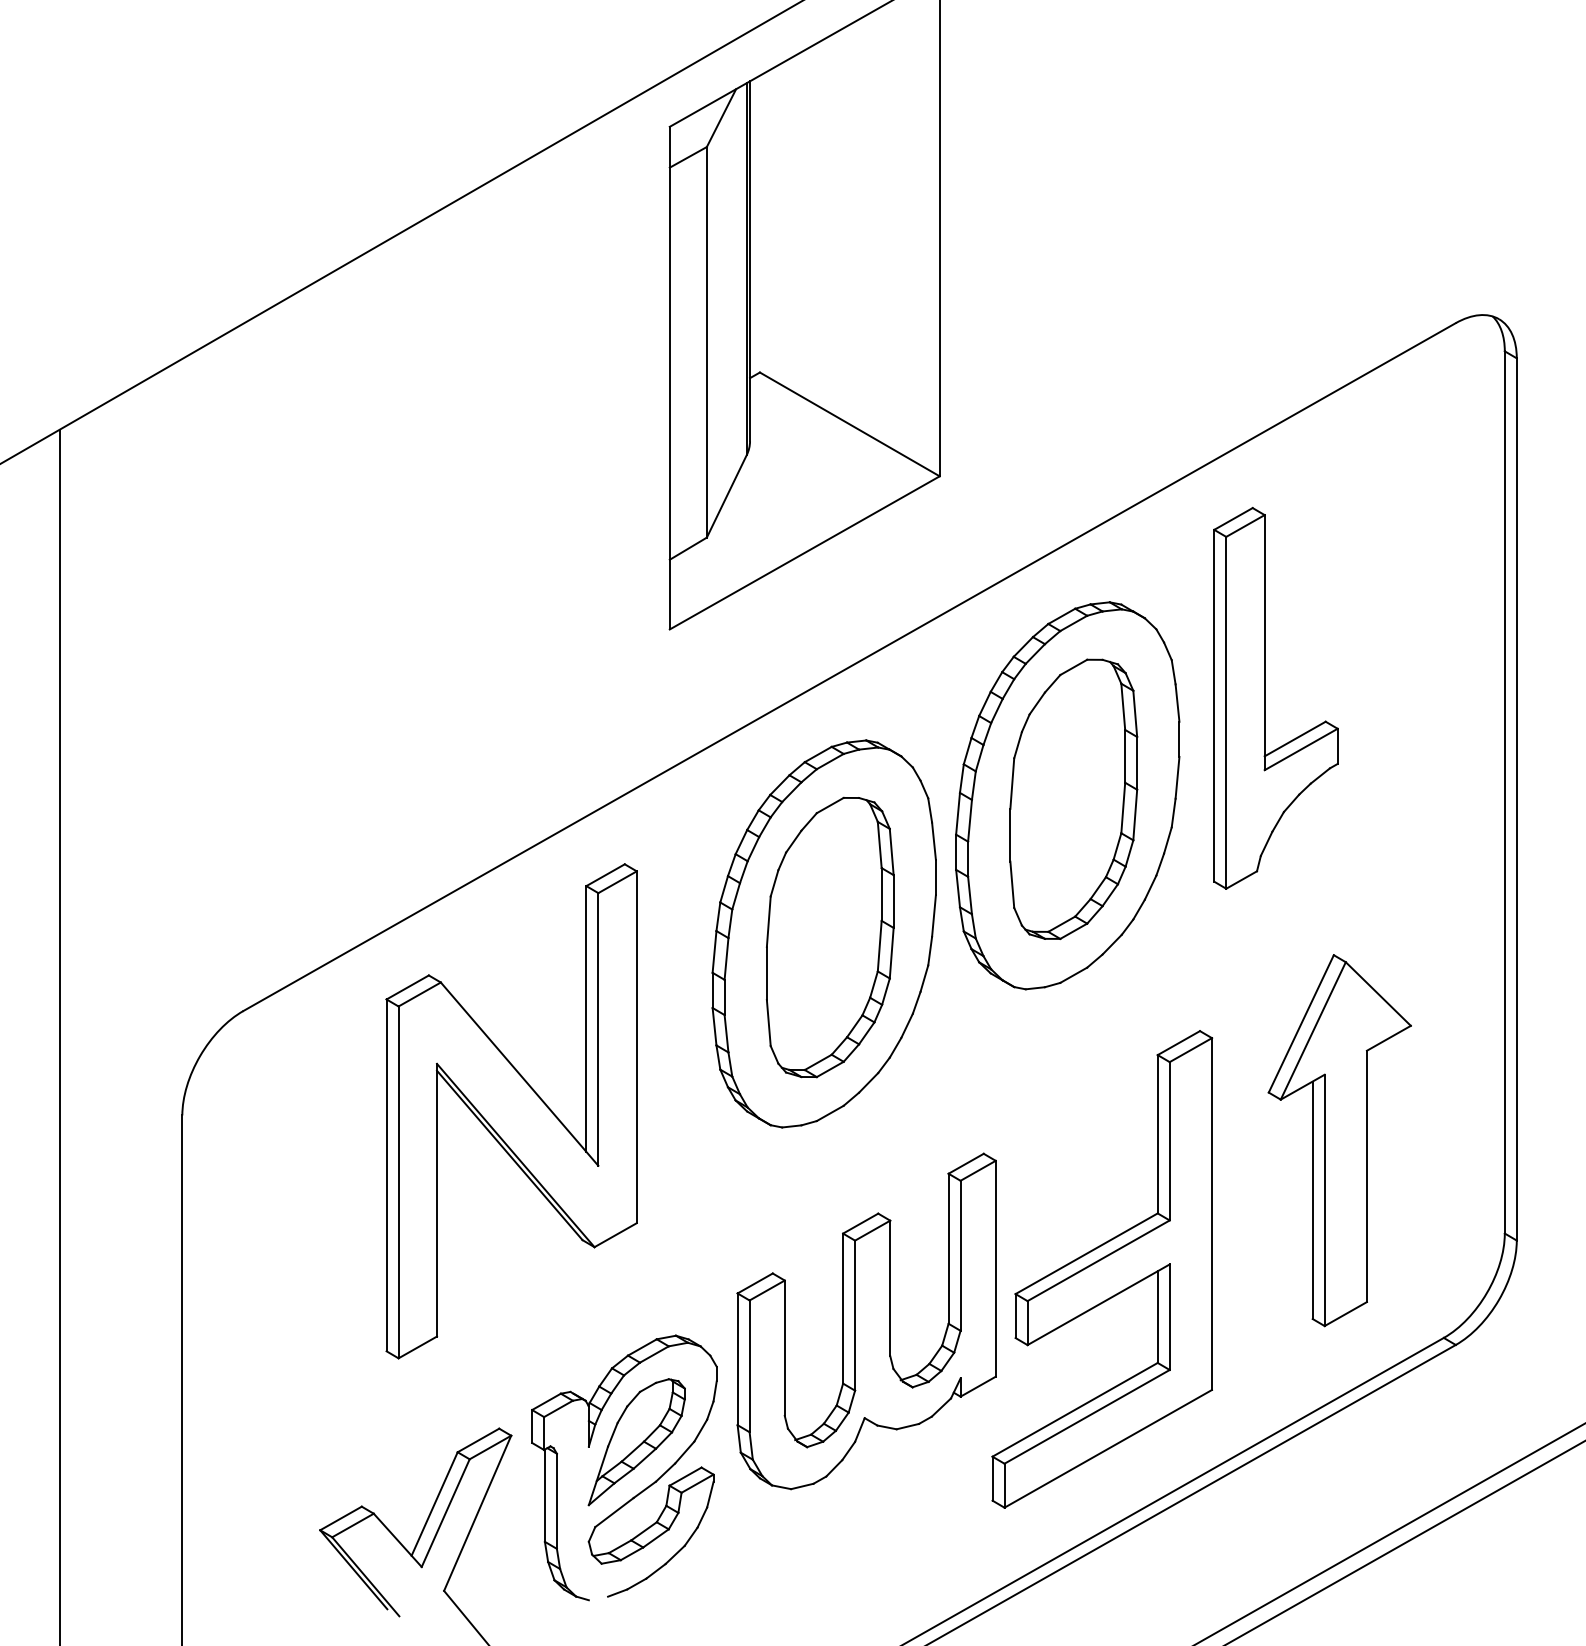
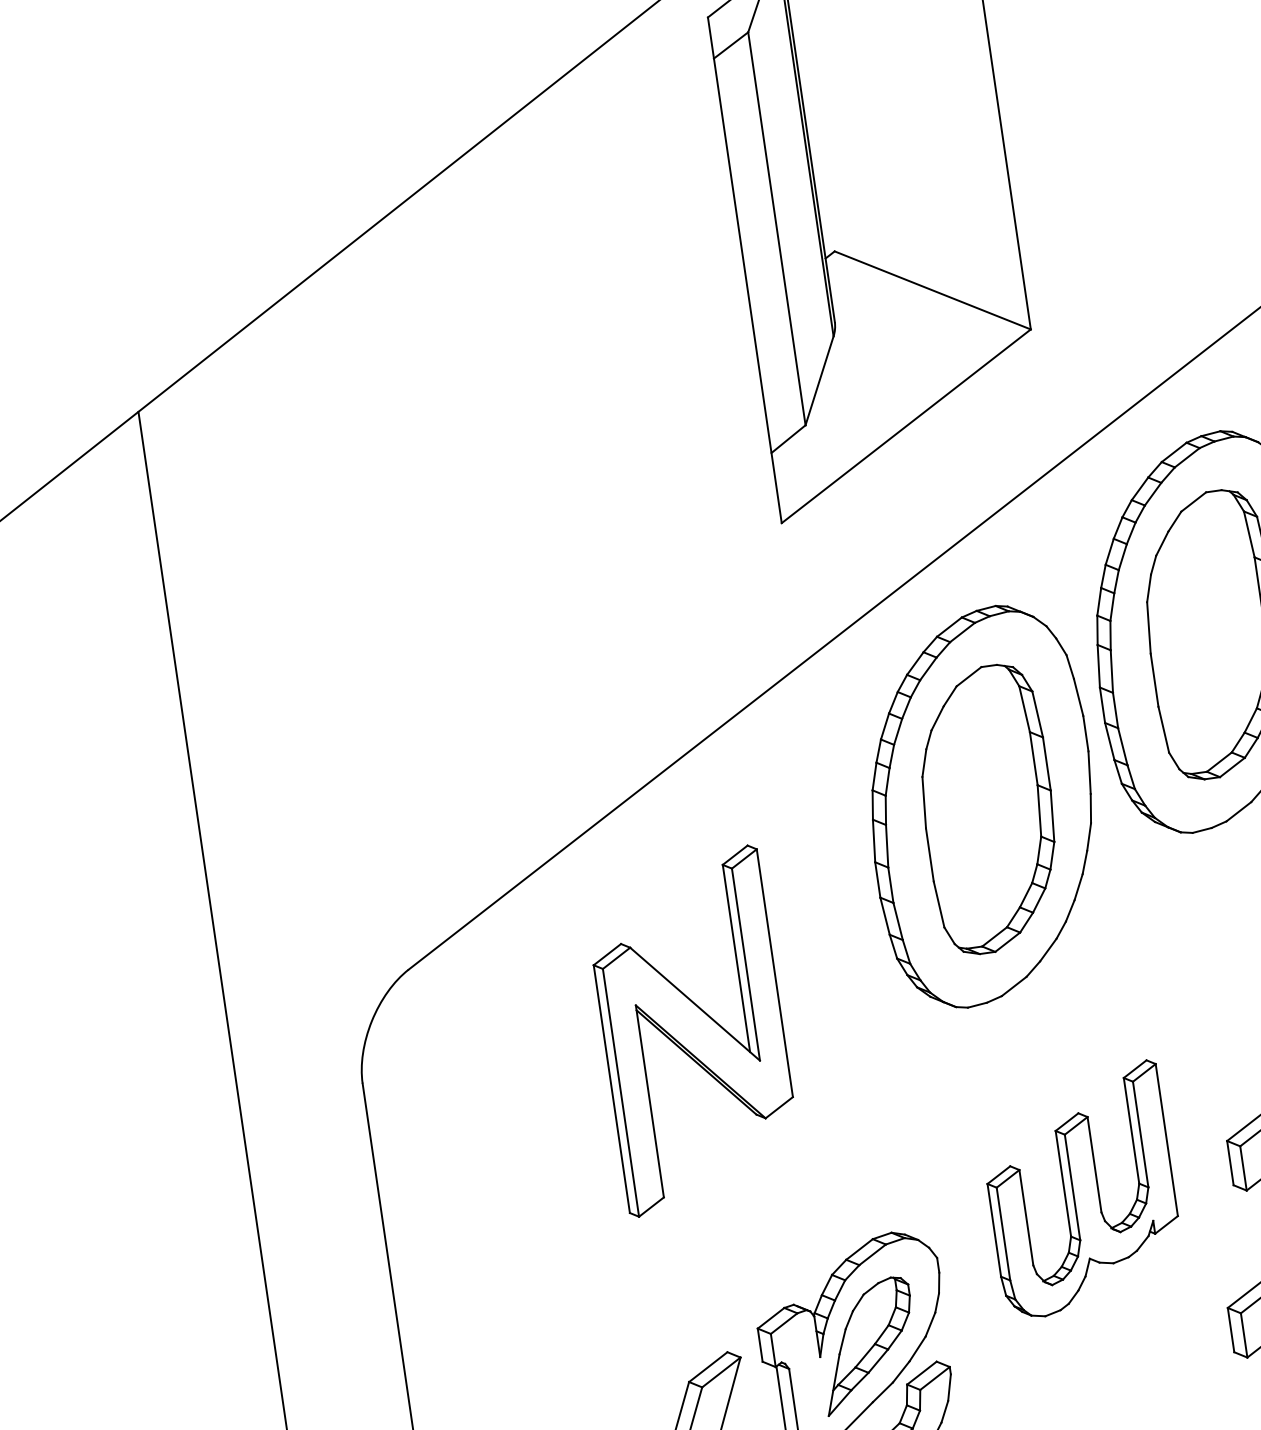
part: (511, 1111) -> (693, 1031), size x0.7
part: (866, 1321) -> (1081, 1190), size x0.7

